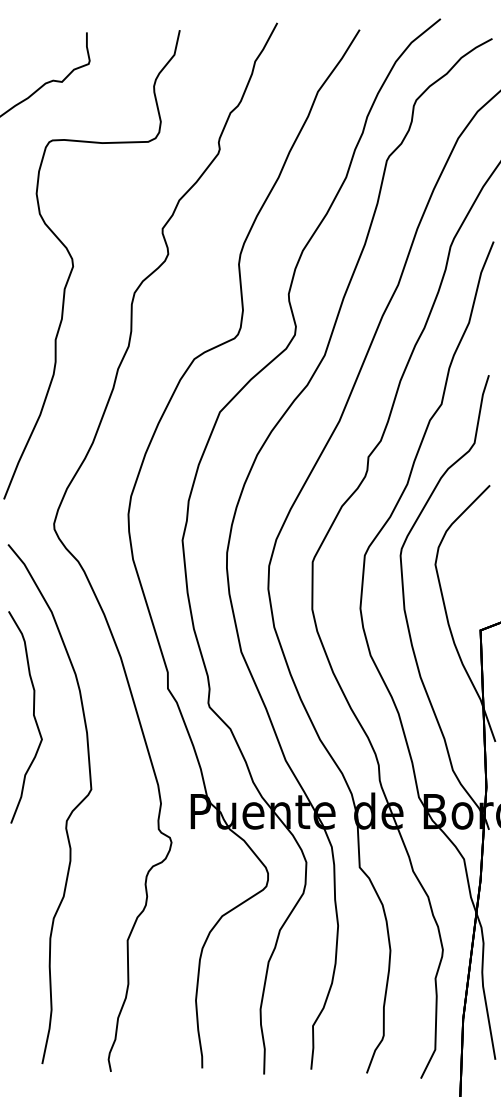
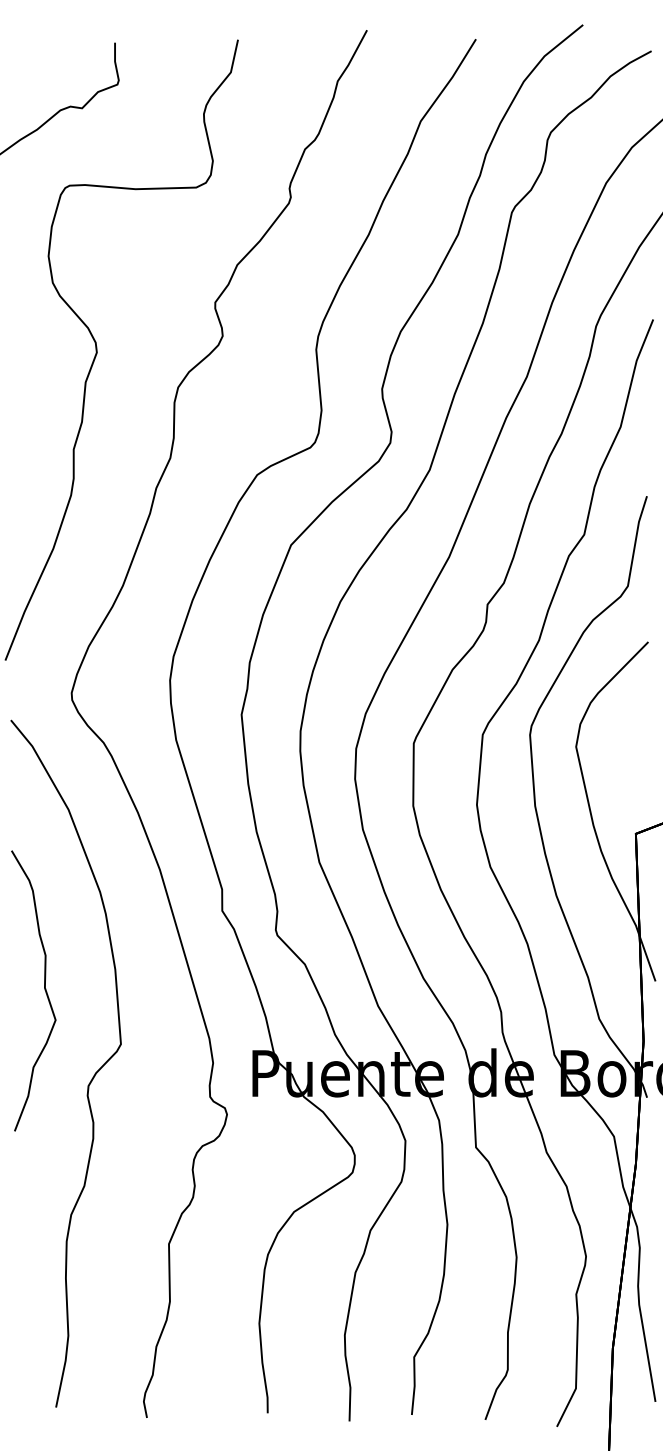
curve: (33, 717) -> (44, 990), moved

